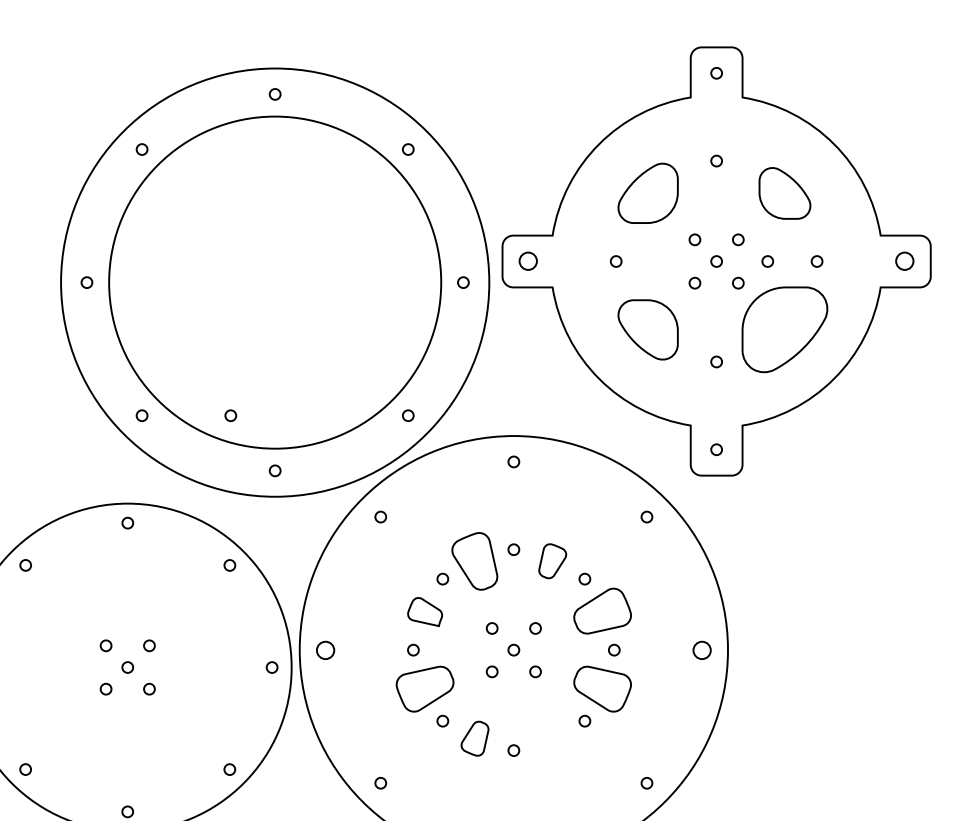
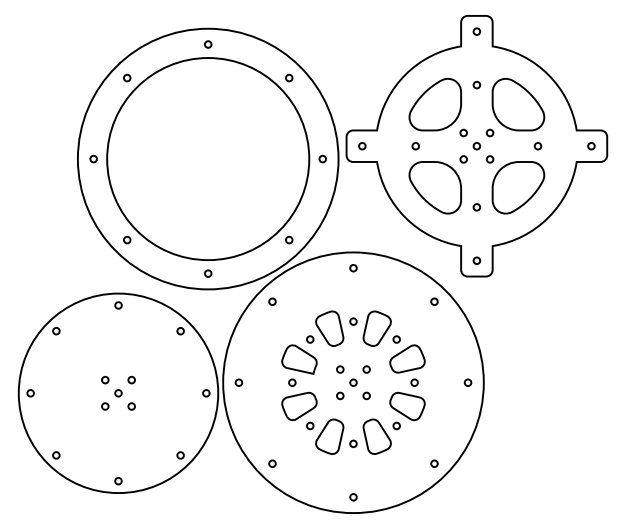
part: (646, 192) -> (434, 104), size x1.43
part: (784, 192) -> (518, 104), size x1.67
part: (528, 261) -> (362, 146), size x0.62
part: (766, 261) -> (507, 146), removed
part: (904, 261) -> (591, 146), size x0.62
part: (646, 329) -> (434, 187), size x1.43
part: (231, 414) -> (181, 239), removed
part: (551, 561) -> (376, 328), size x1.67
part: (425, 611) -> (299, 359), size x1.67
part: (324, 649) -> (238, 382), size x0.62
part: (701, 649) -> (467, 382), size x0.62
part: (474, 738) -> (329, 436), size x1.67
part: (551, 738) -> (376, 436), added

